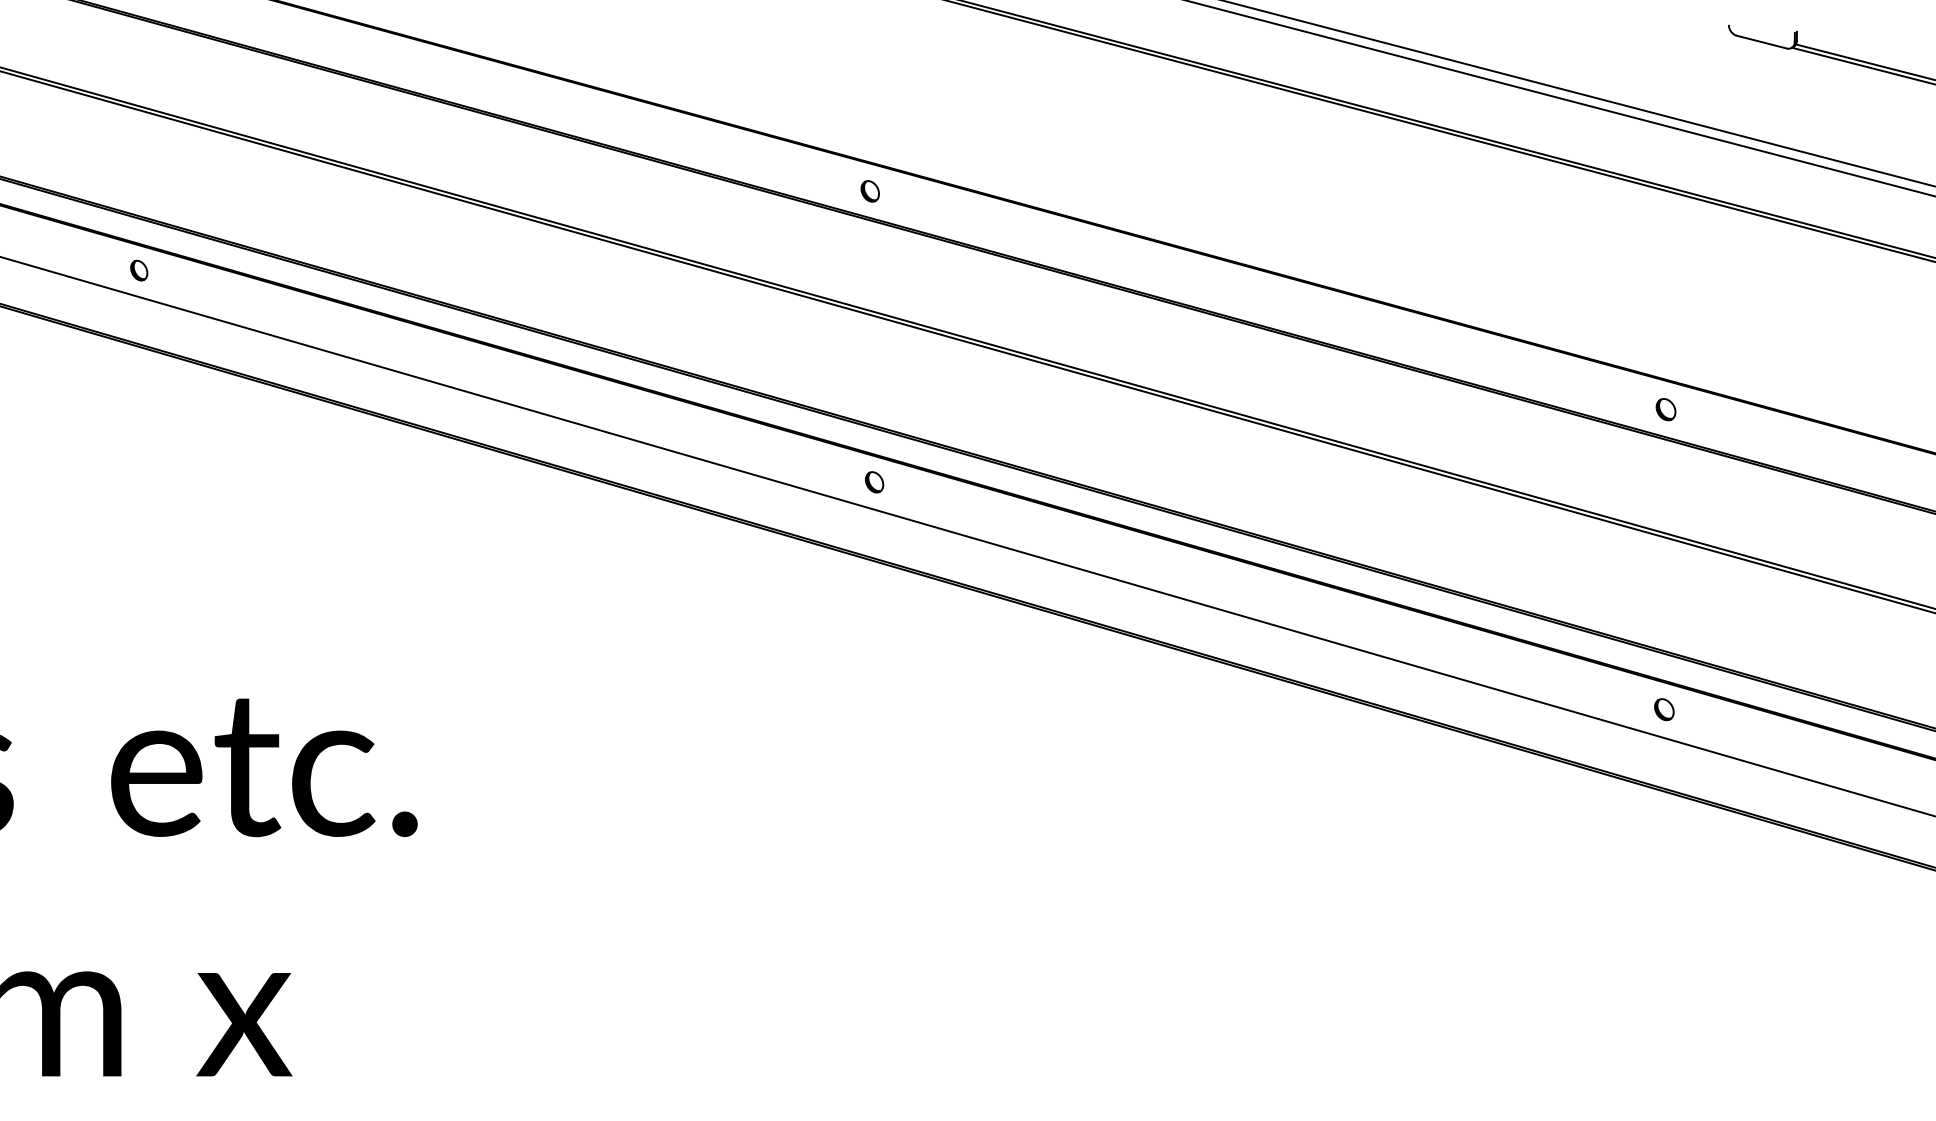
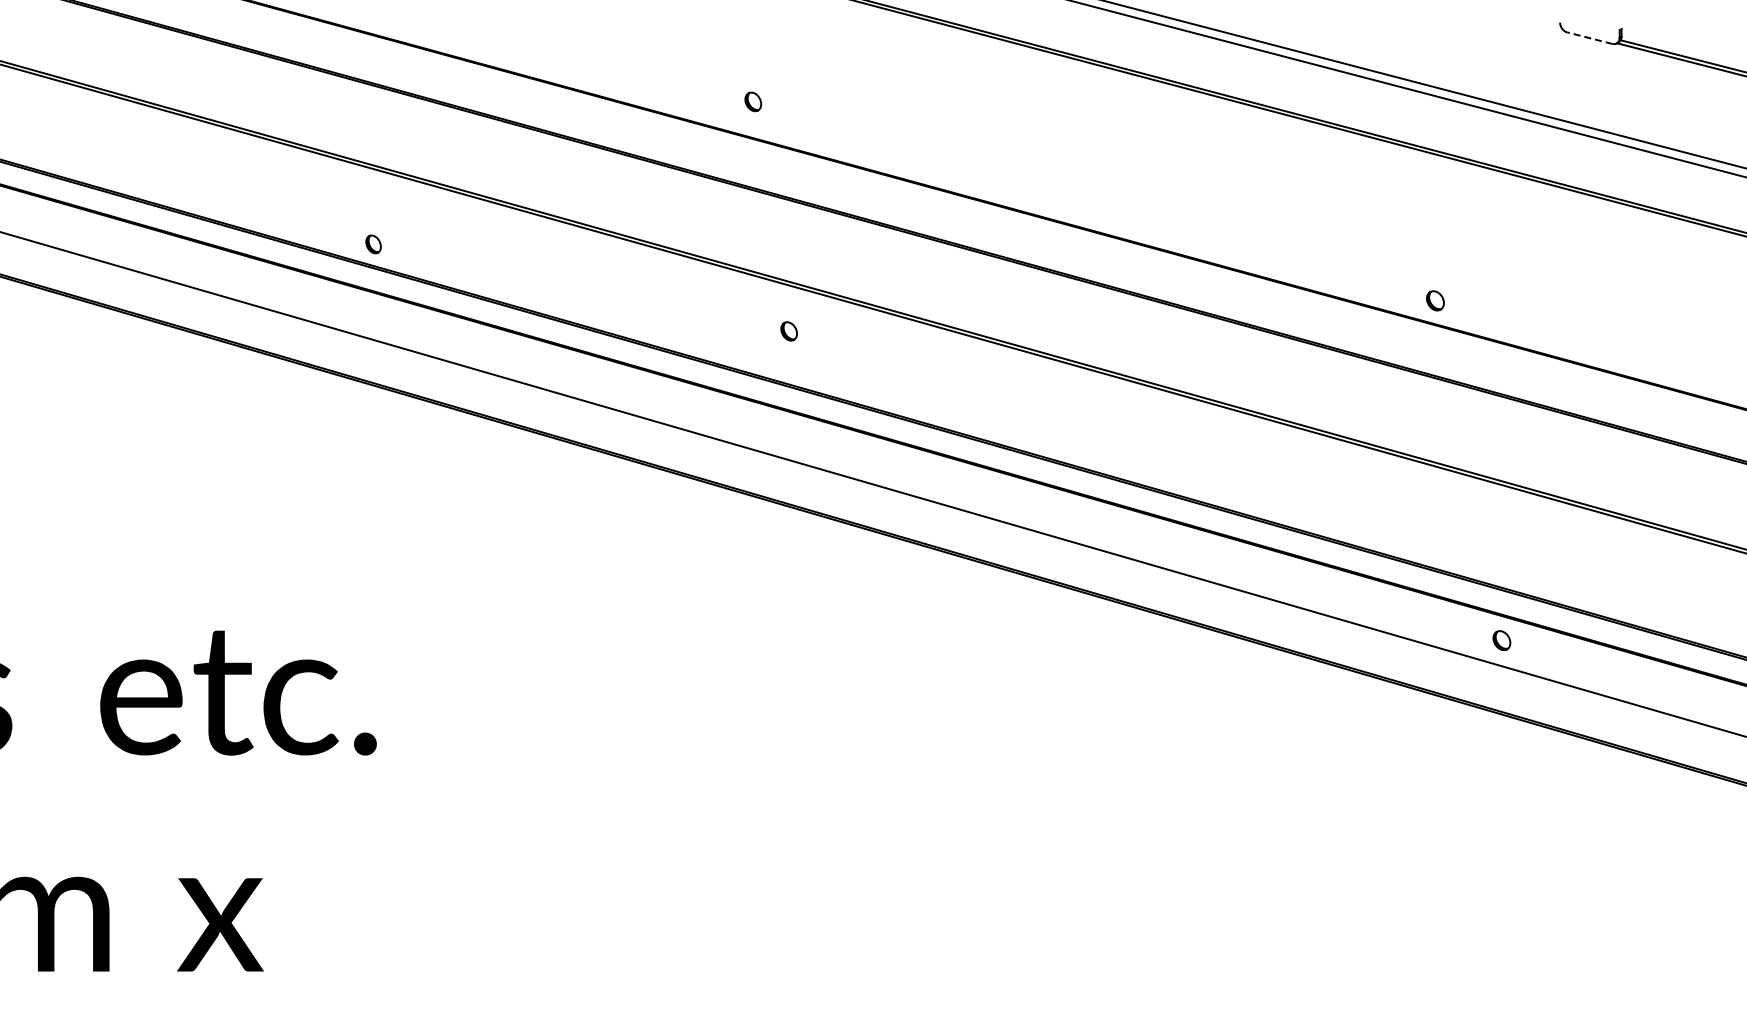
line: (1761, 42) -> (1589, 38), solid -> dashed
part: (870, 190) -> (753, 101), moved
part: (139, 270) -> (373, 244), moved
part: (1666, 409) -> (1435, 300), moved
part: (873, 482) -> (788, 331), moved

